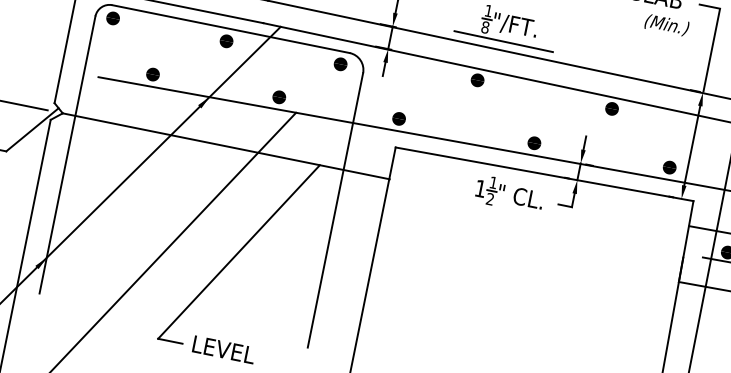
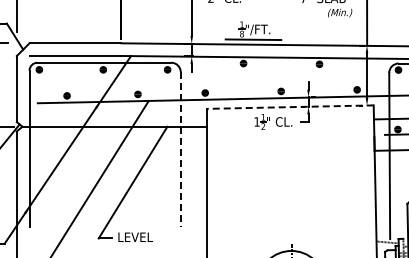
line: (545, 175) -> (290, 107), solid -> dashed
line: (334, 211) -> (180, 150), solid -> dashed

